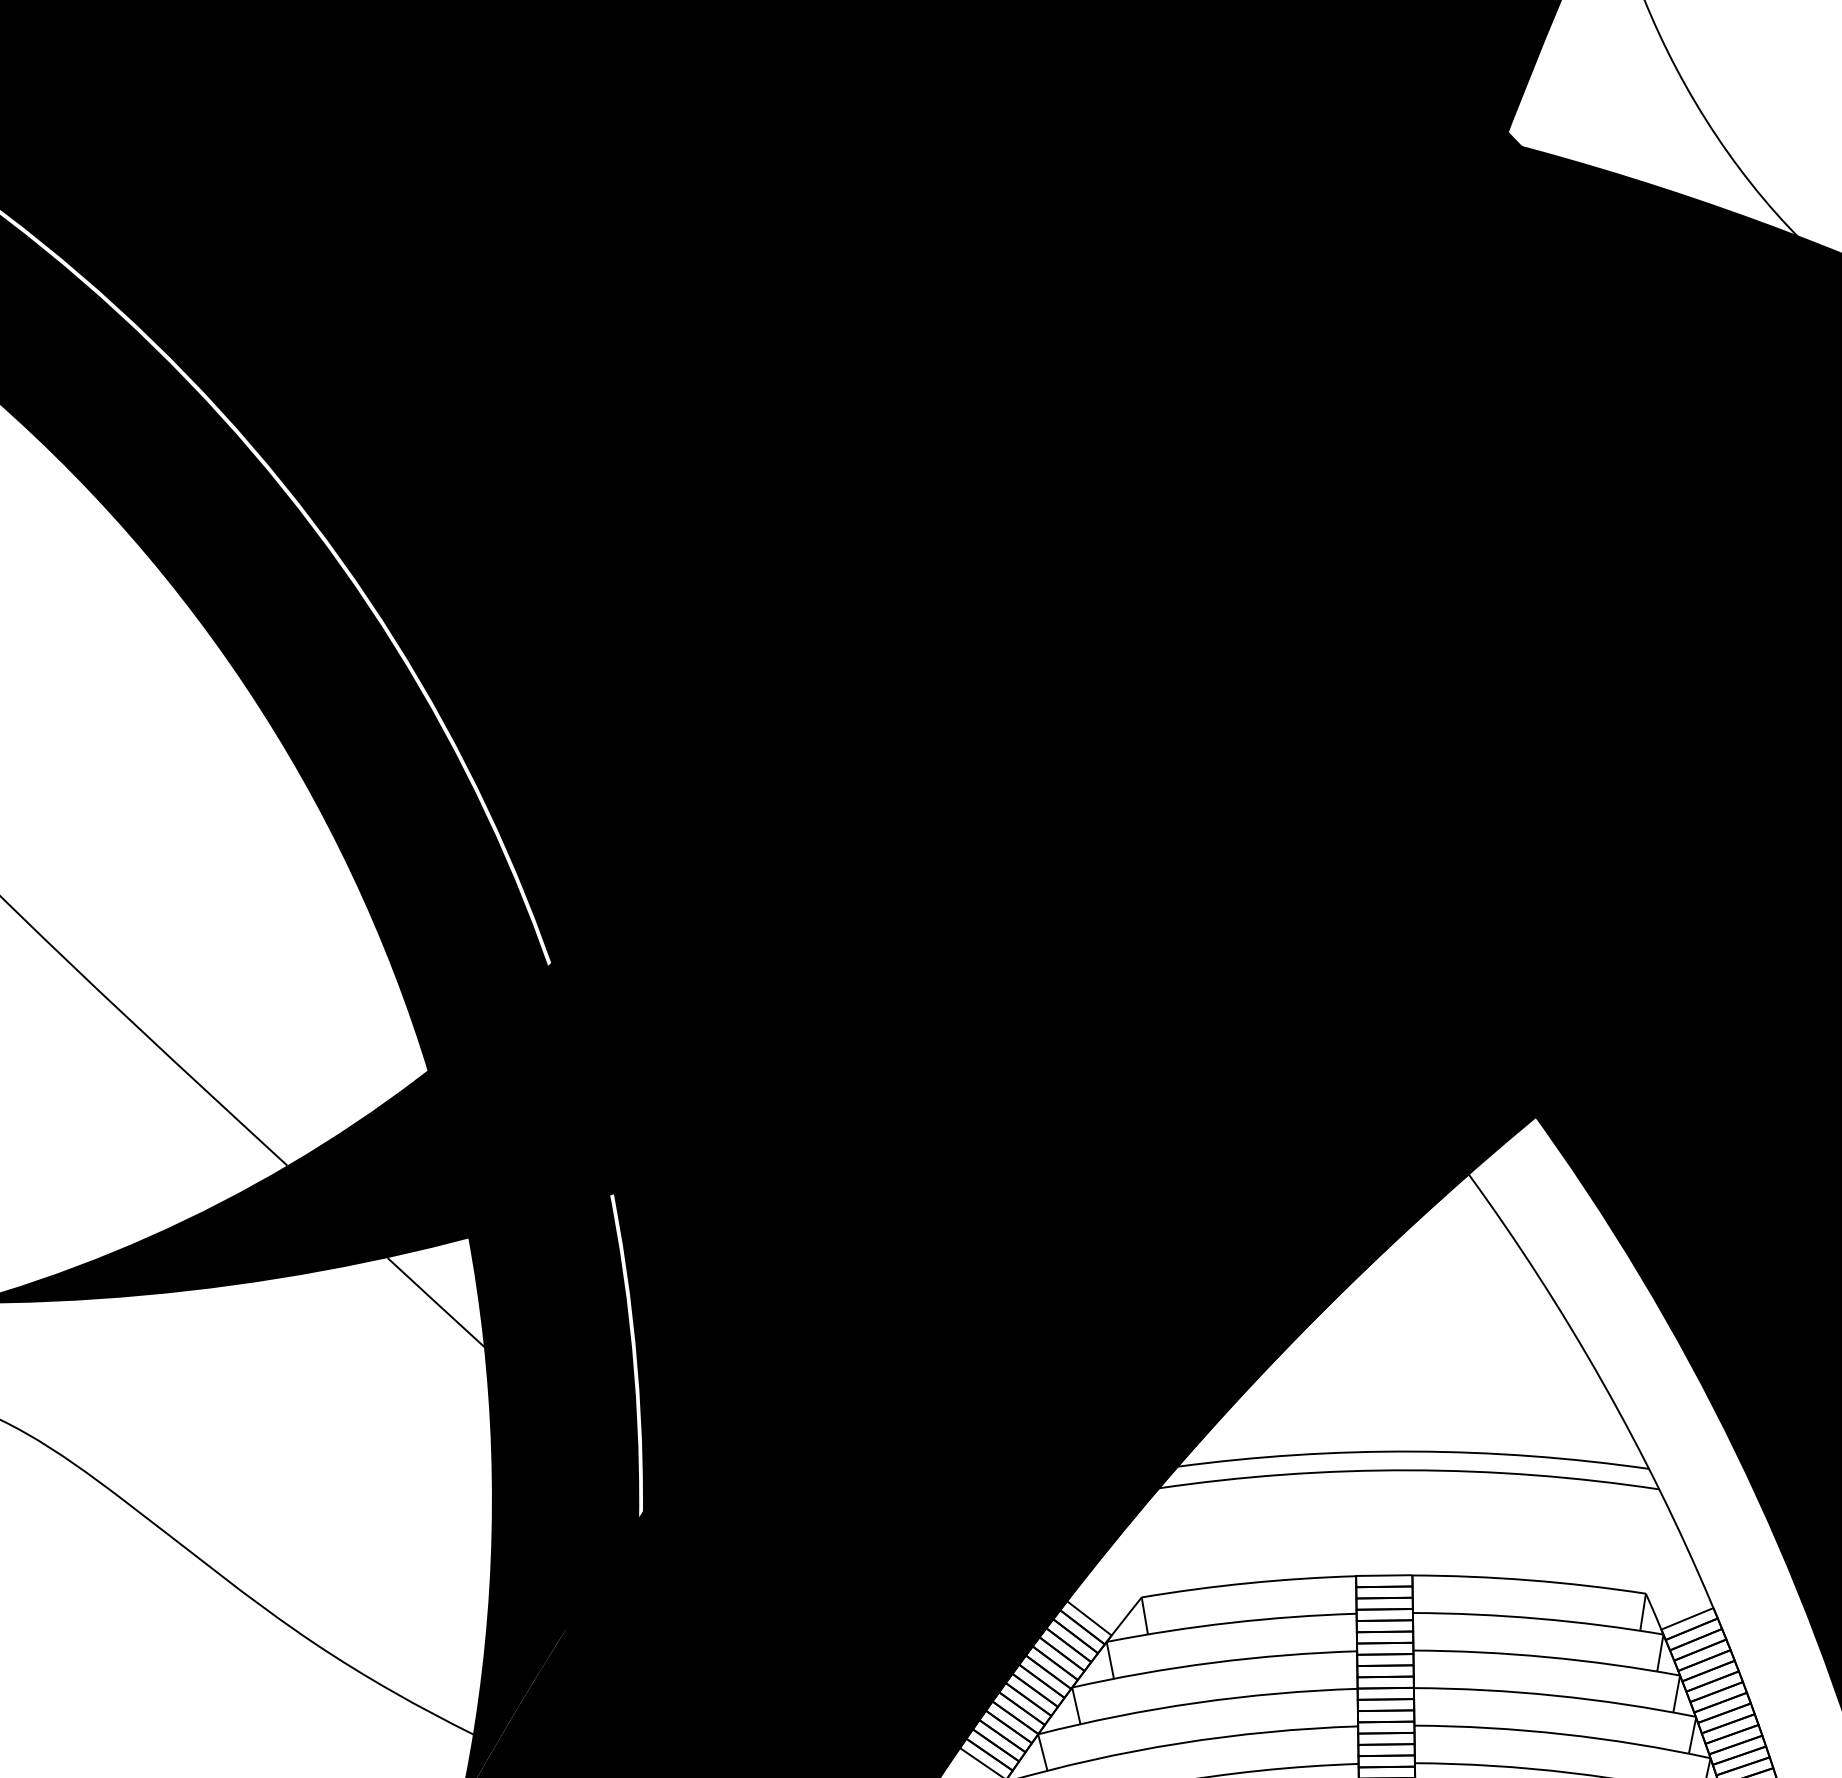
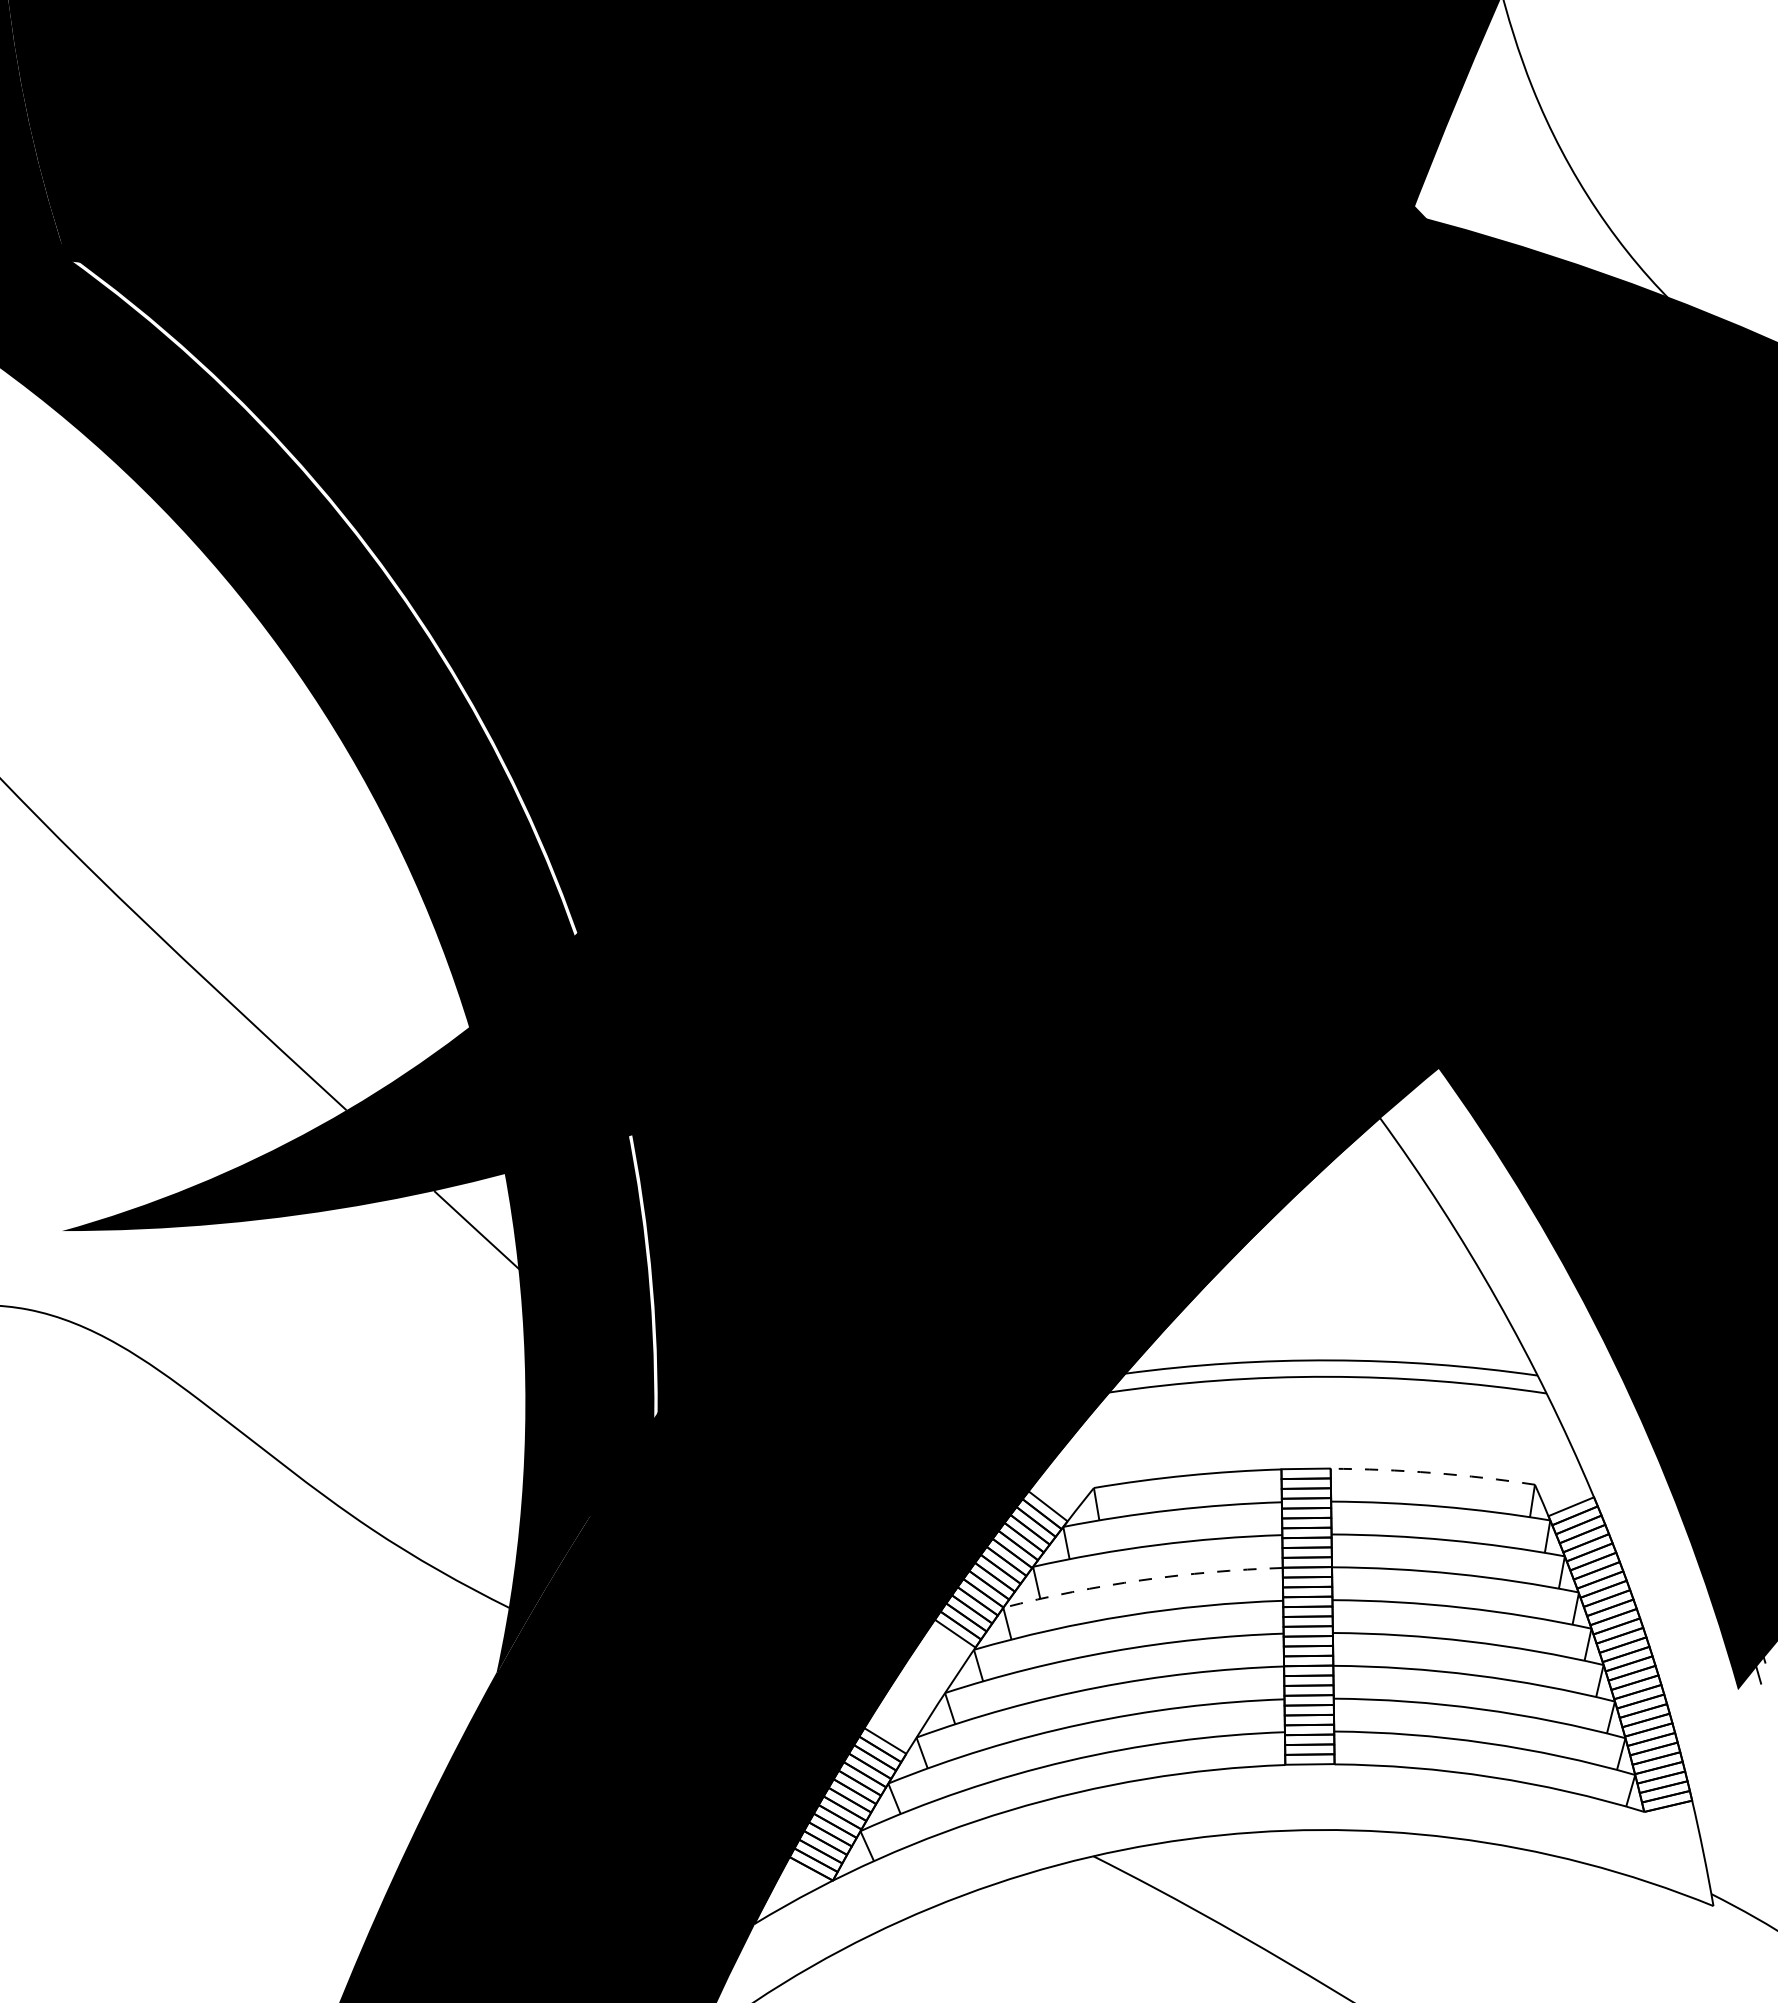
arc: (1529, 1580) -> (1433, 1473), solid -> dashed
arc: (1196, 1703) -> (1141, 1580), solid -> dashed

